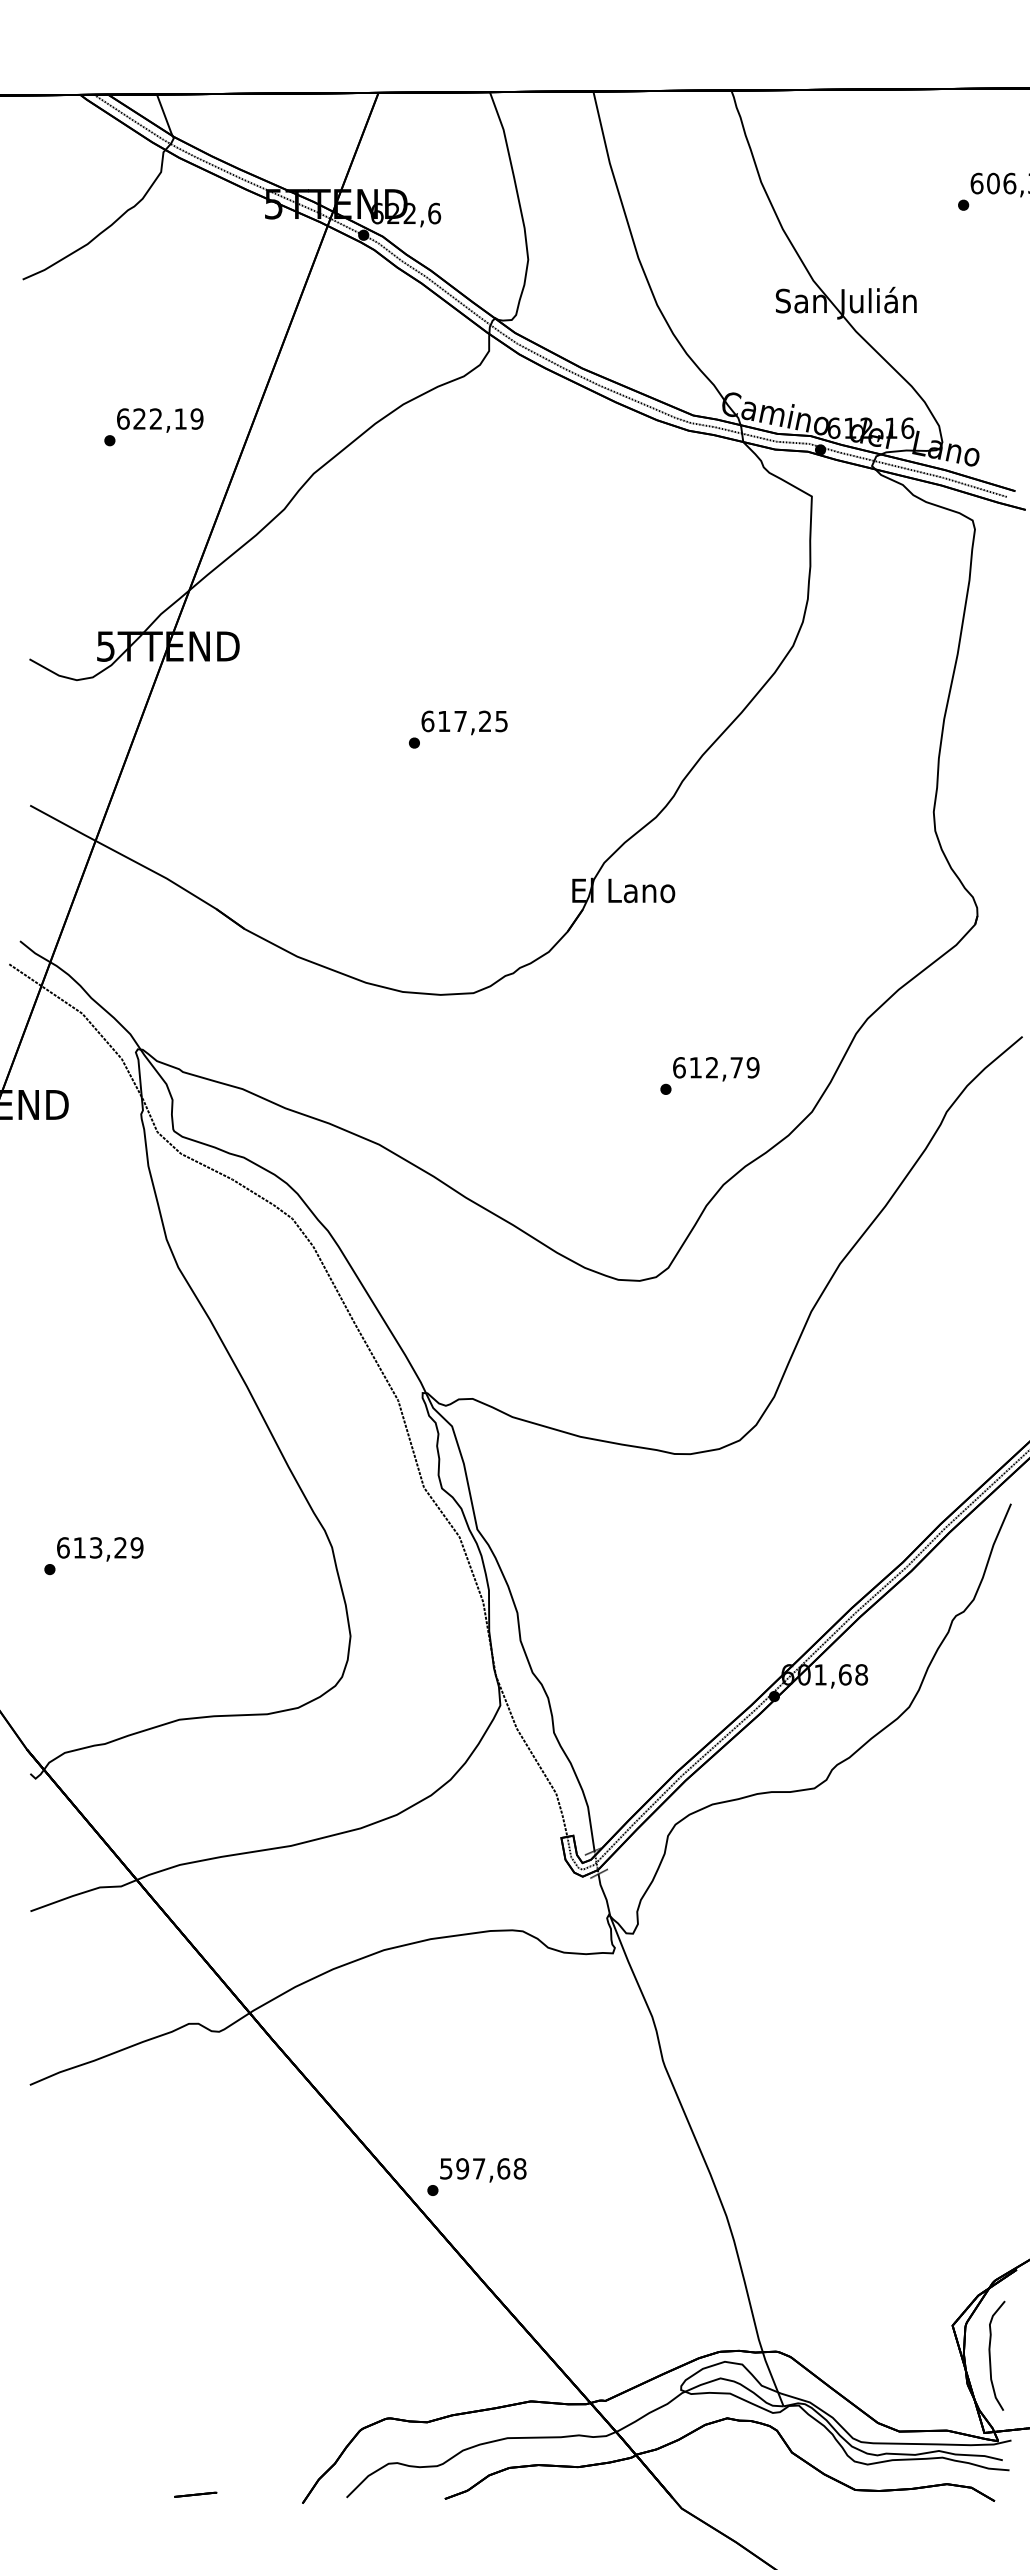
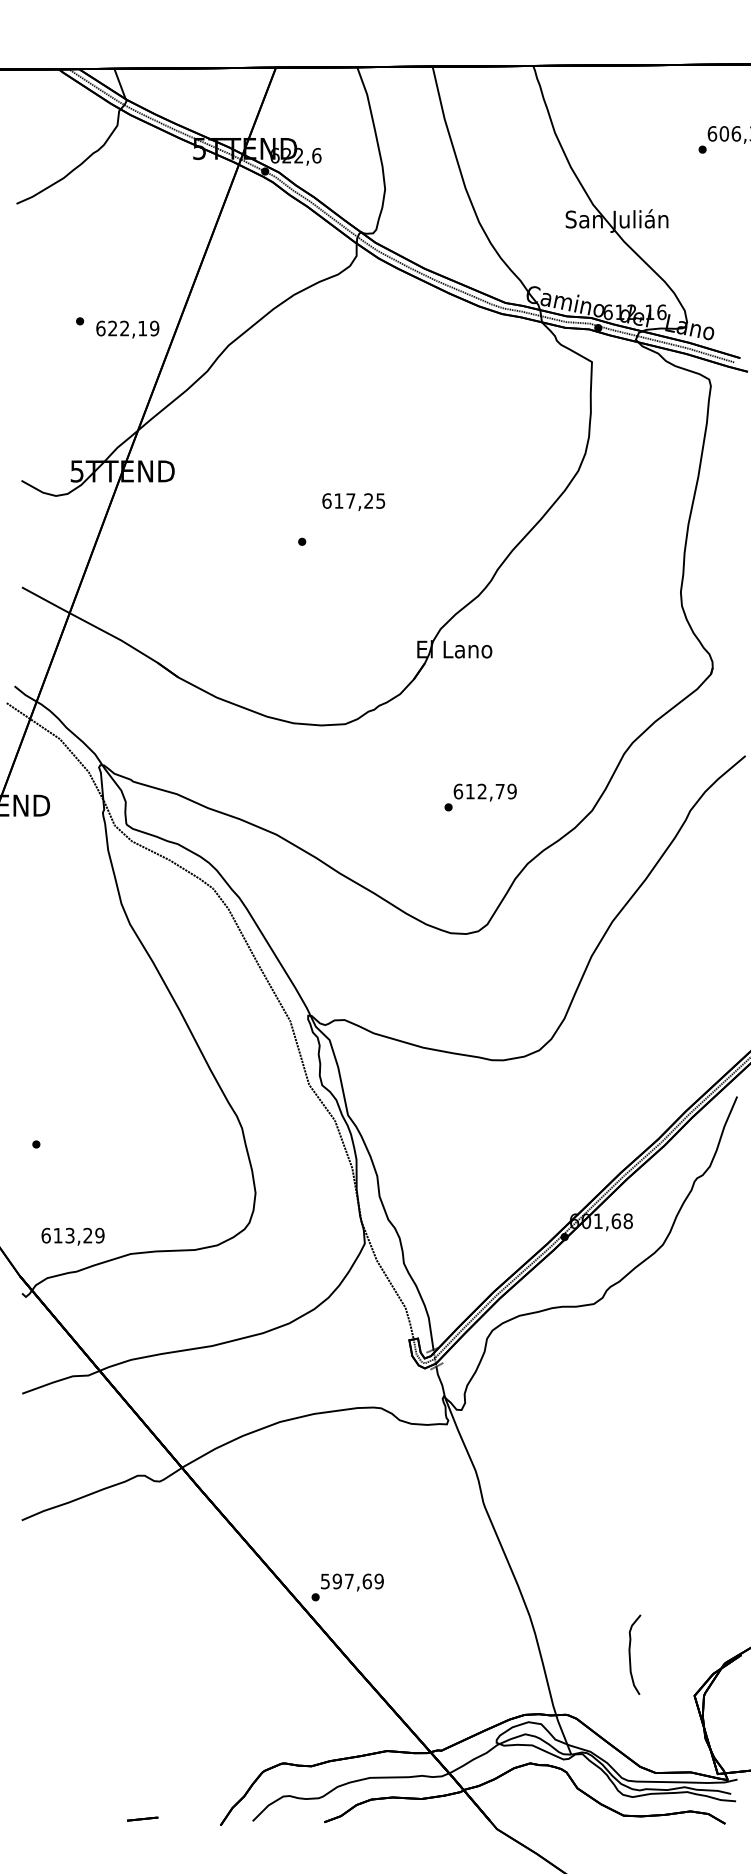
text: (159, 420) -> (127, 329), moved
text: (464, 722) -> (353, 501), moved
text: (709, 1075) -> (480, 797), moved
text: (99, 1548) -> (72, 1236), moved
text: (519, 2168) -> (378, 1581), 597,68 -> 597,69
curve: (990, 2355) -> (630, 1654), moved

